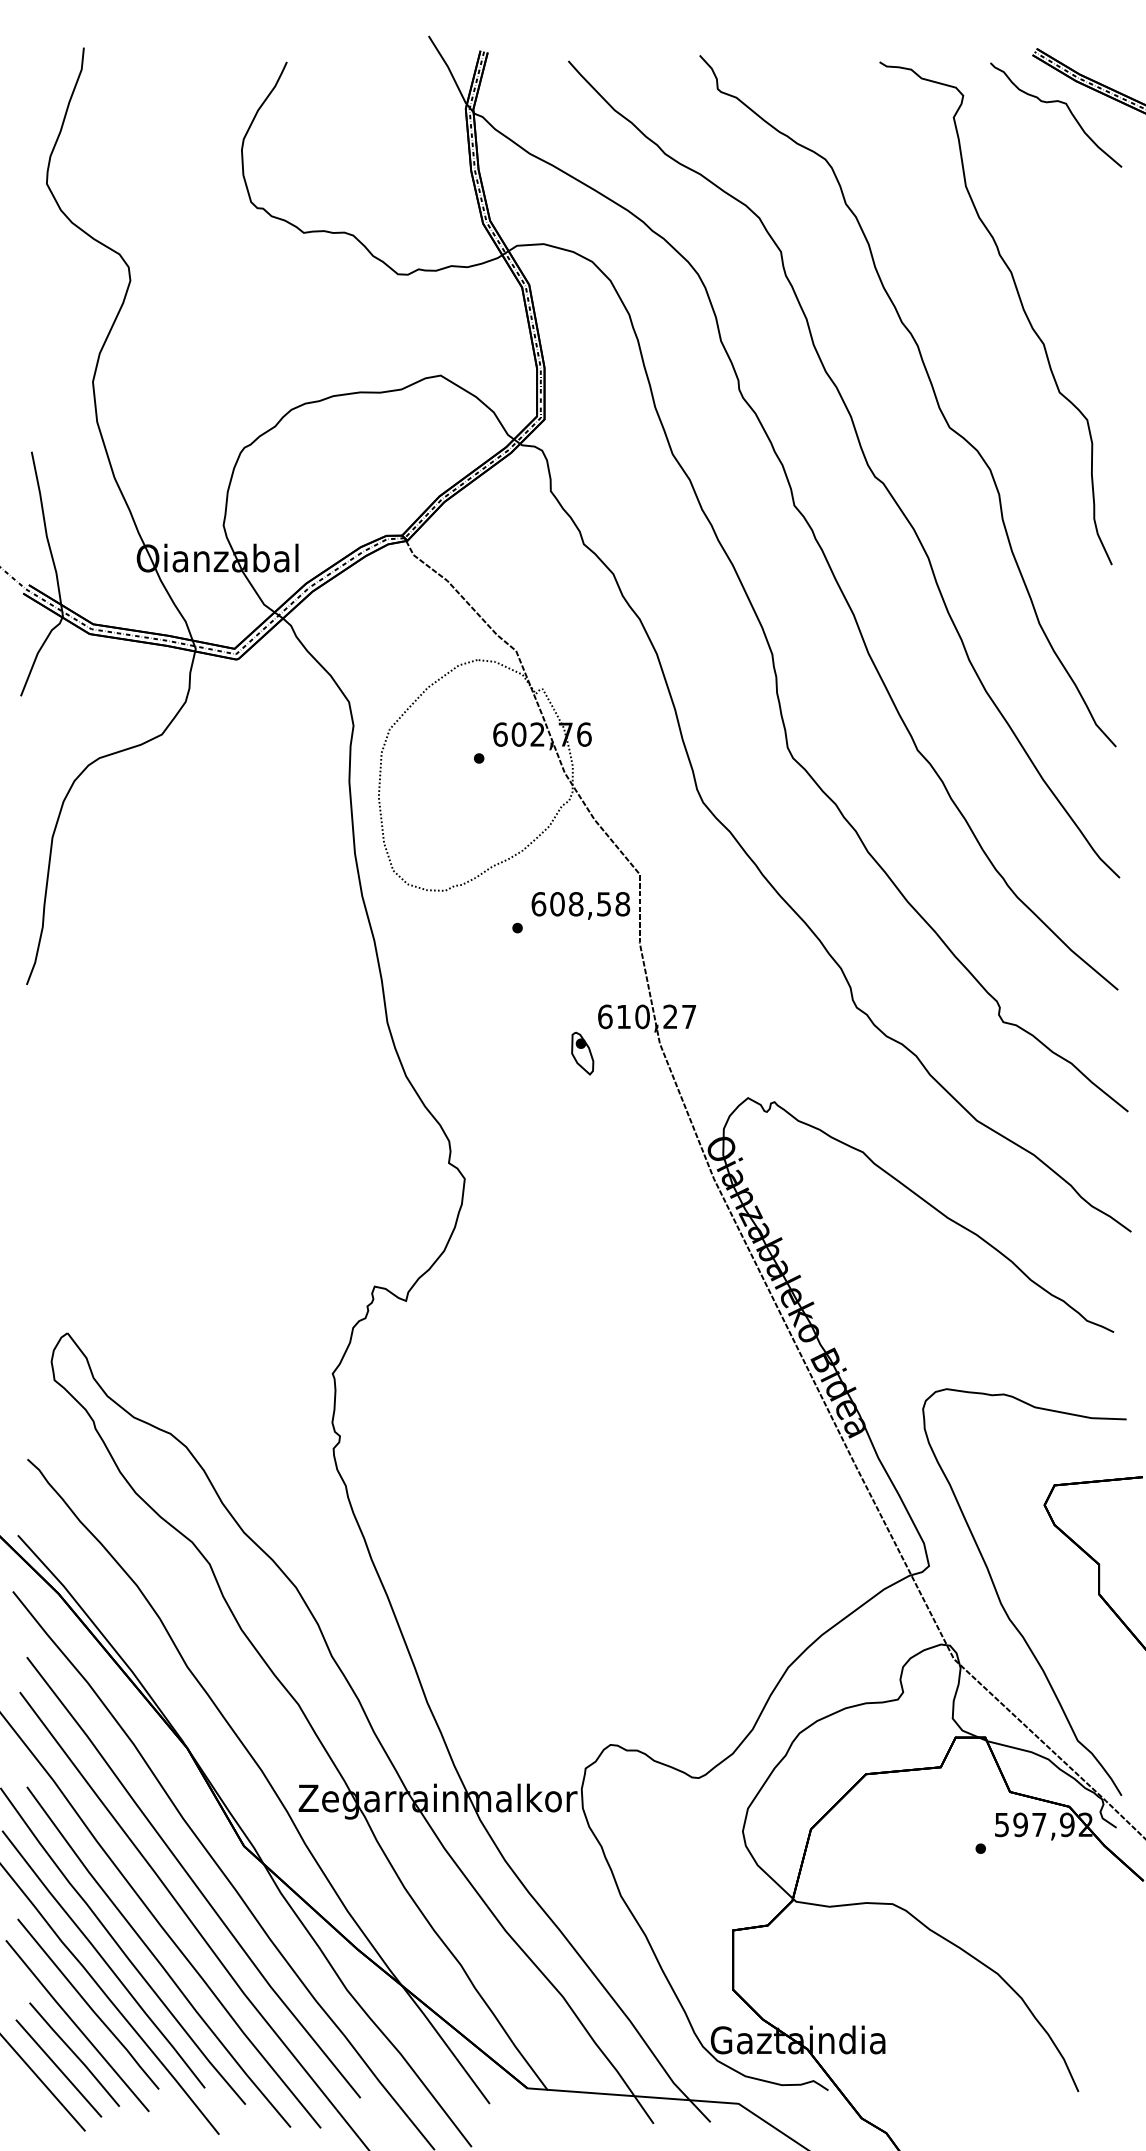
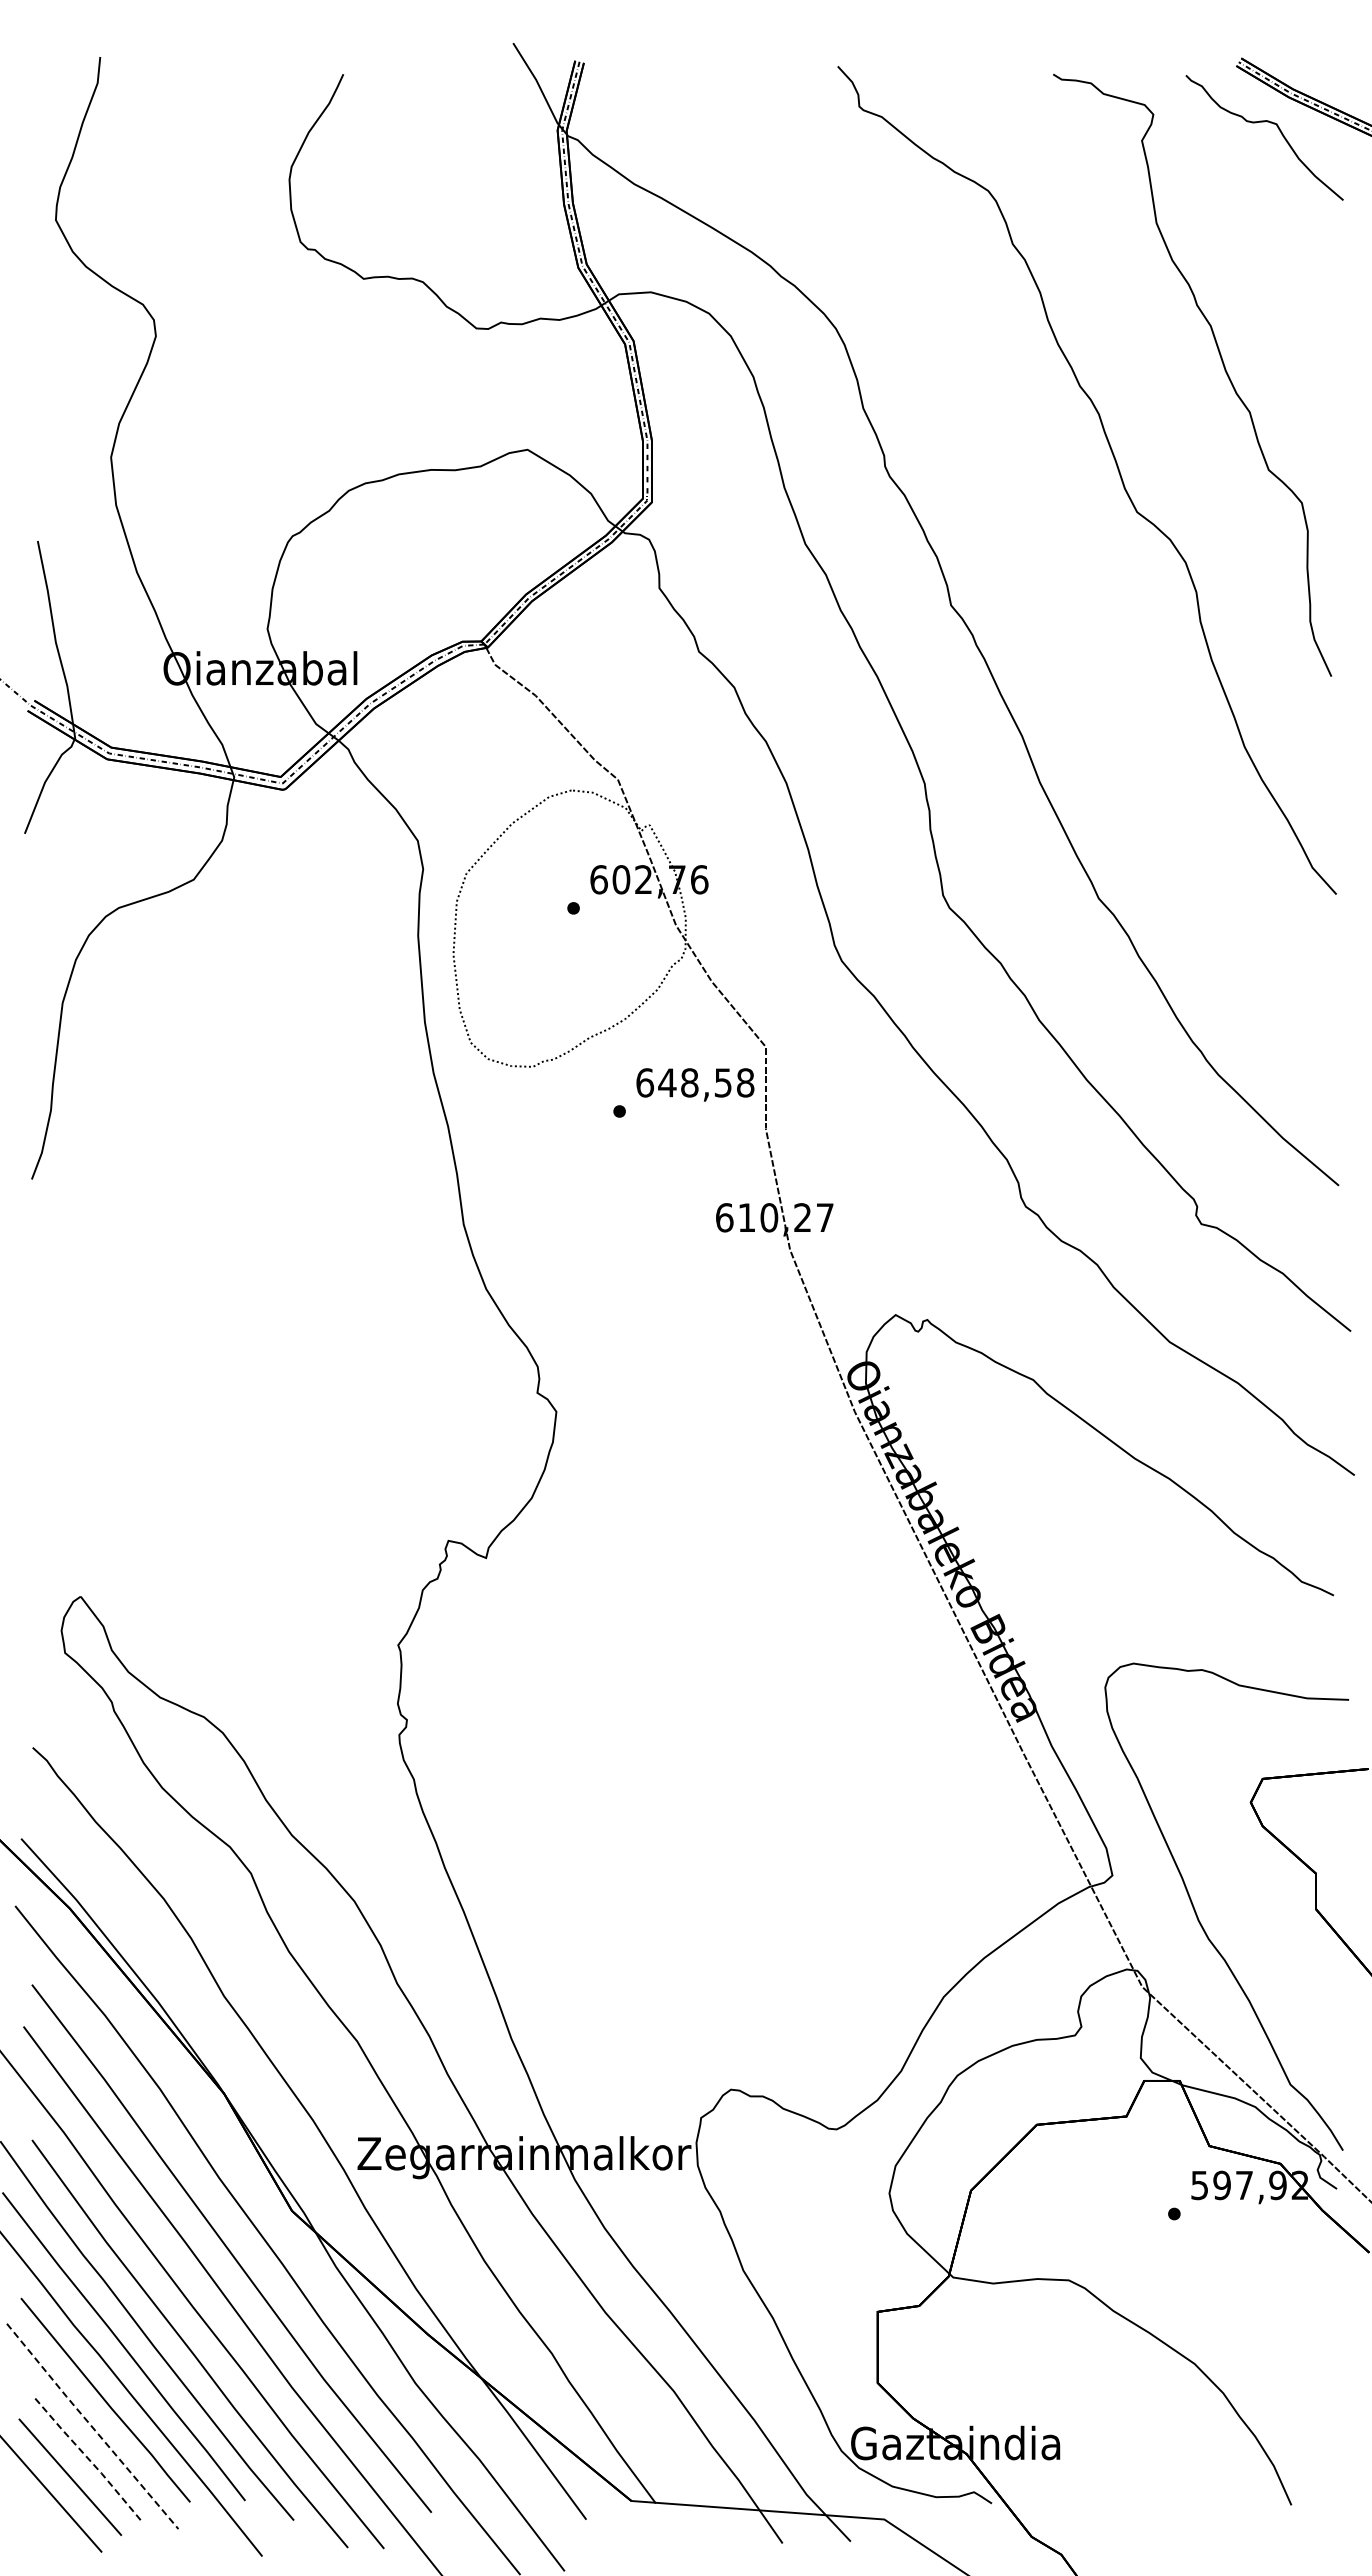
curve: (865, 462) -> (1036, 553), removed
text: (557, 903) -> (667, 1082), 608,58 -> 648,58
part: (582, 1053) -> (697, 1261), removed
line: (76, 2026) -> (91, 2426), solid -> dashed
line: (74, 2054) -> (89, 2460), solid -> dashed

